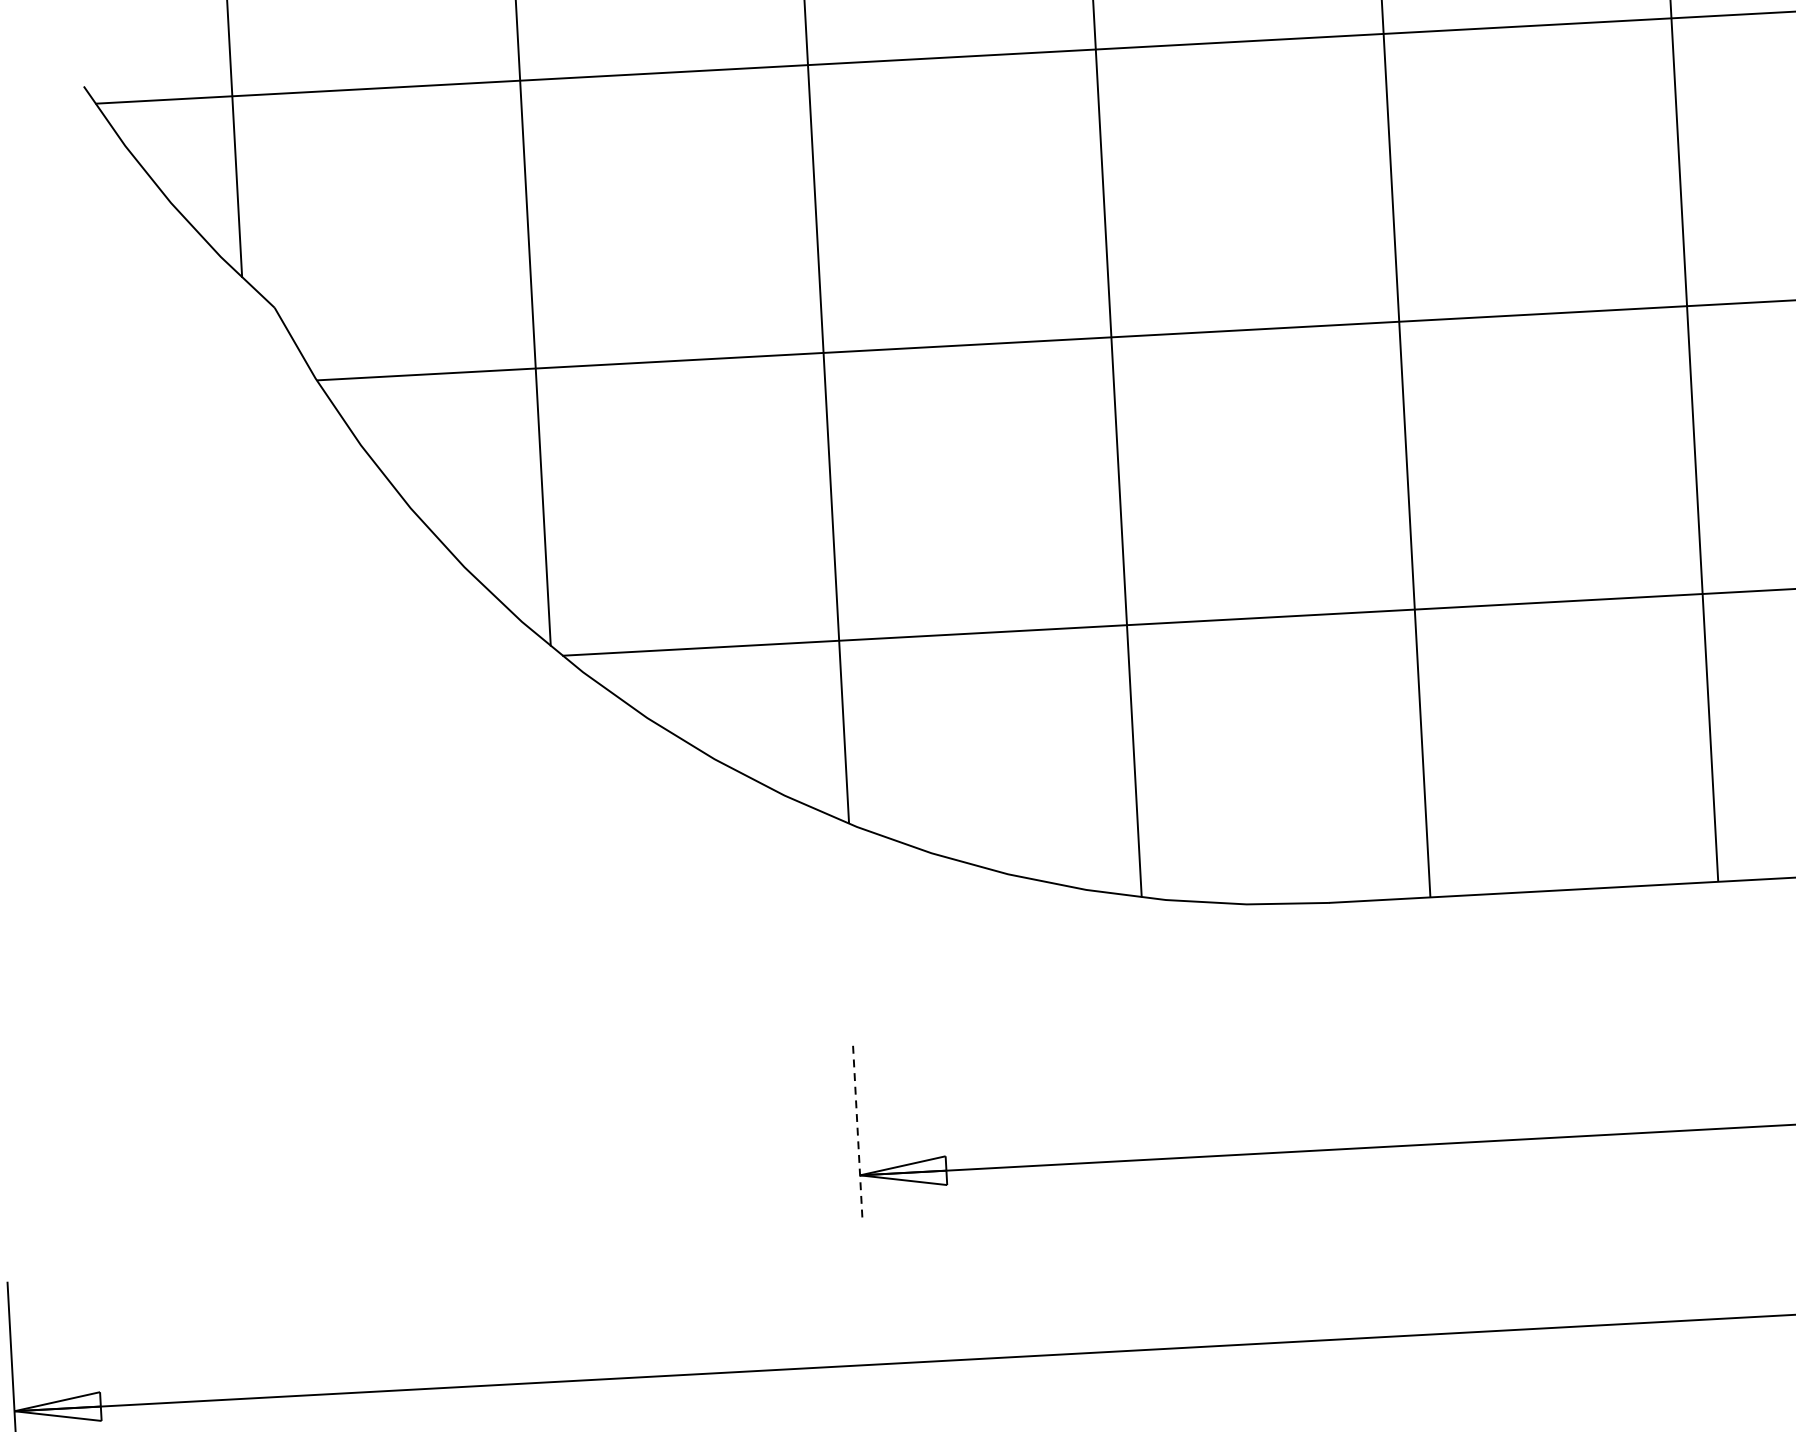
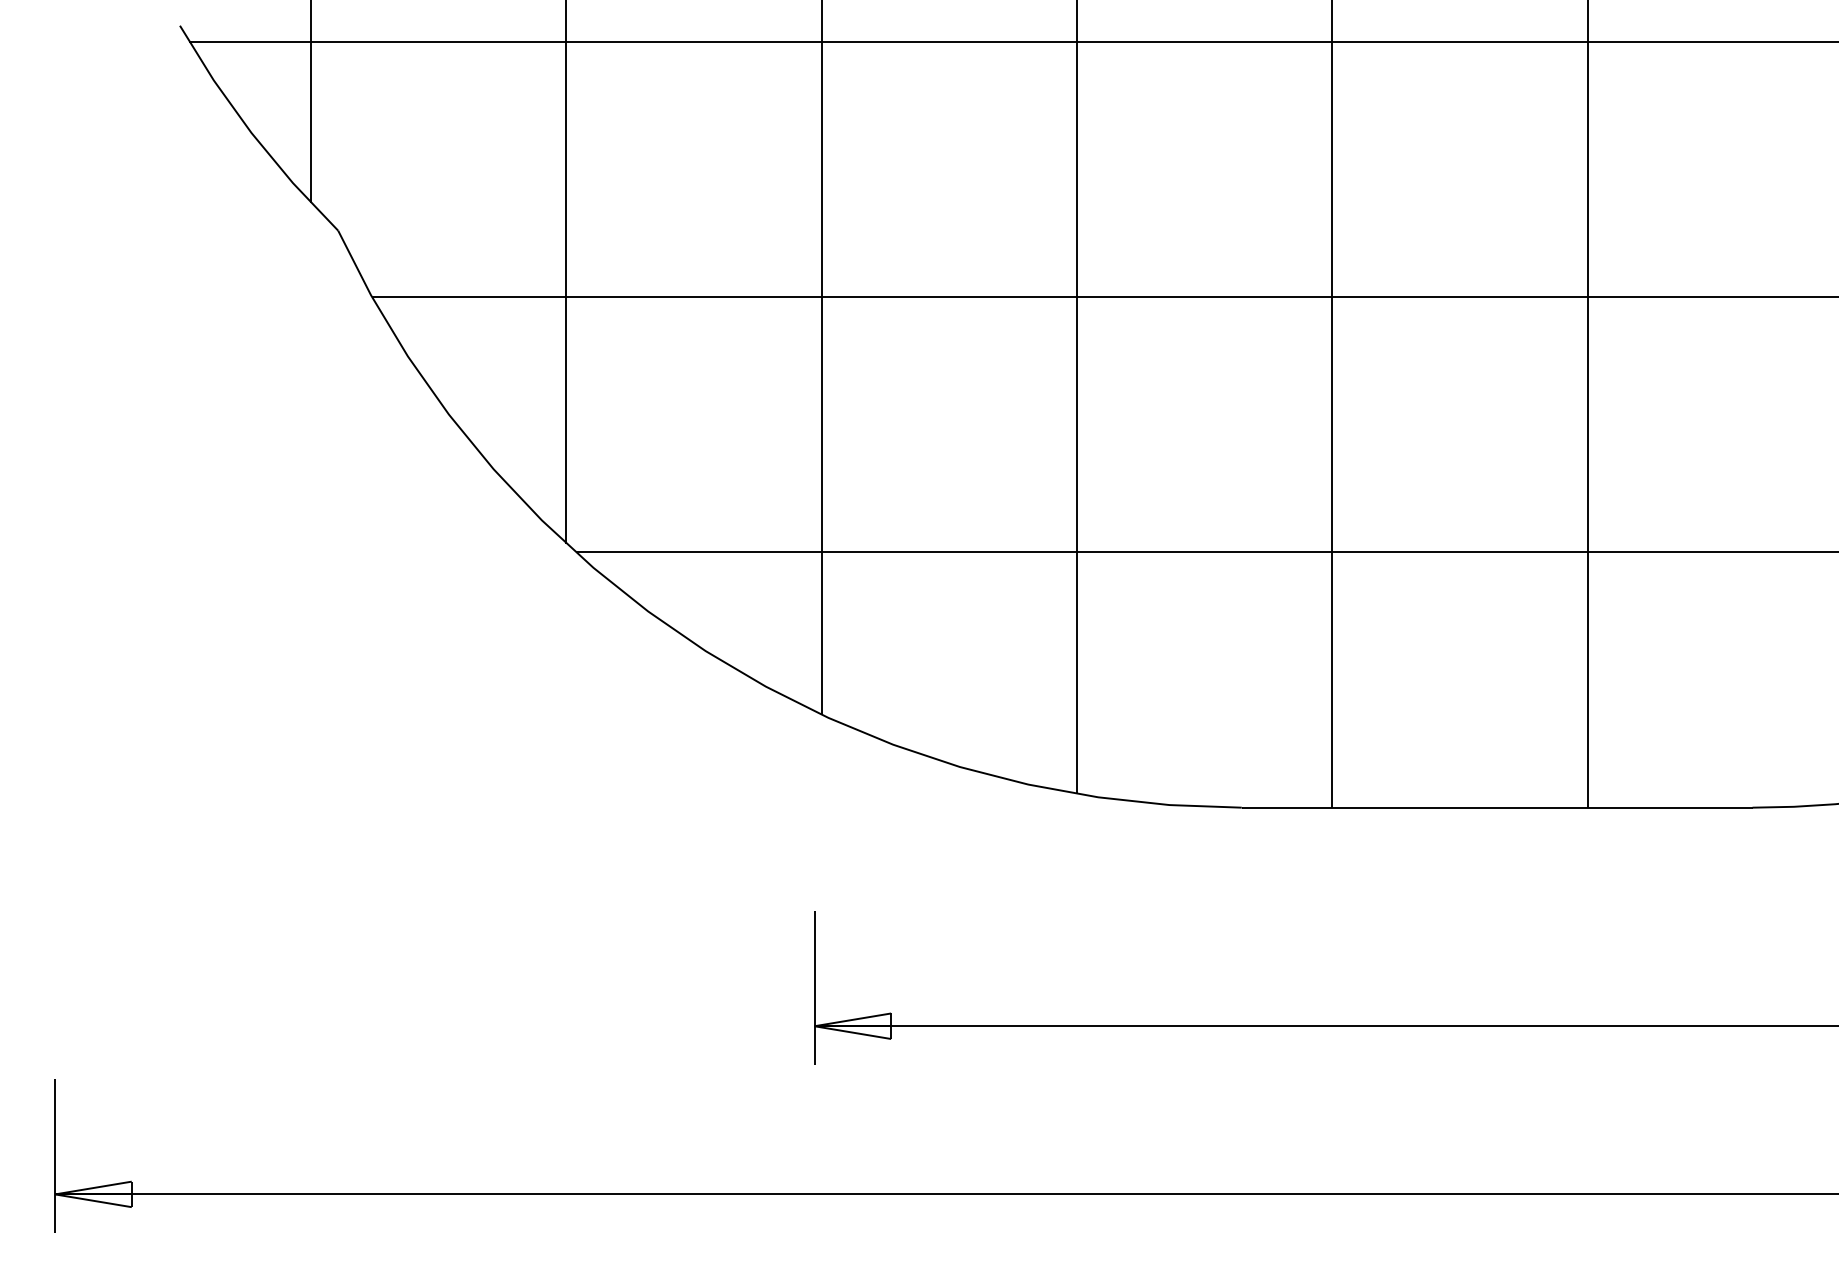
line: (857, 1131) -> (814, 987), dashed -> solid

